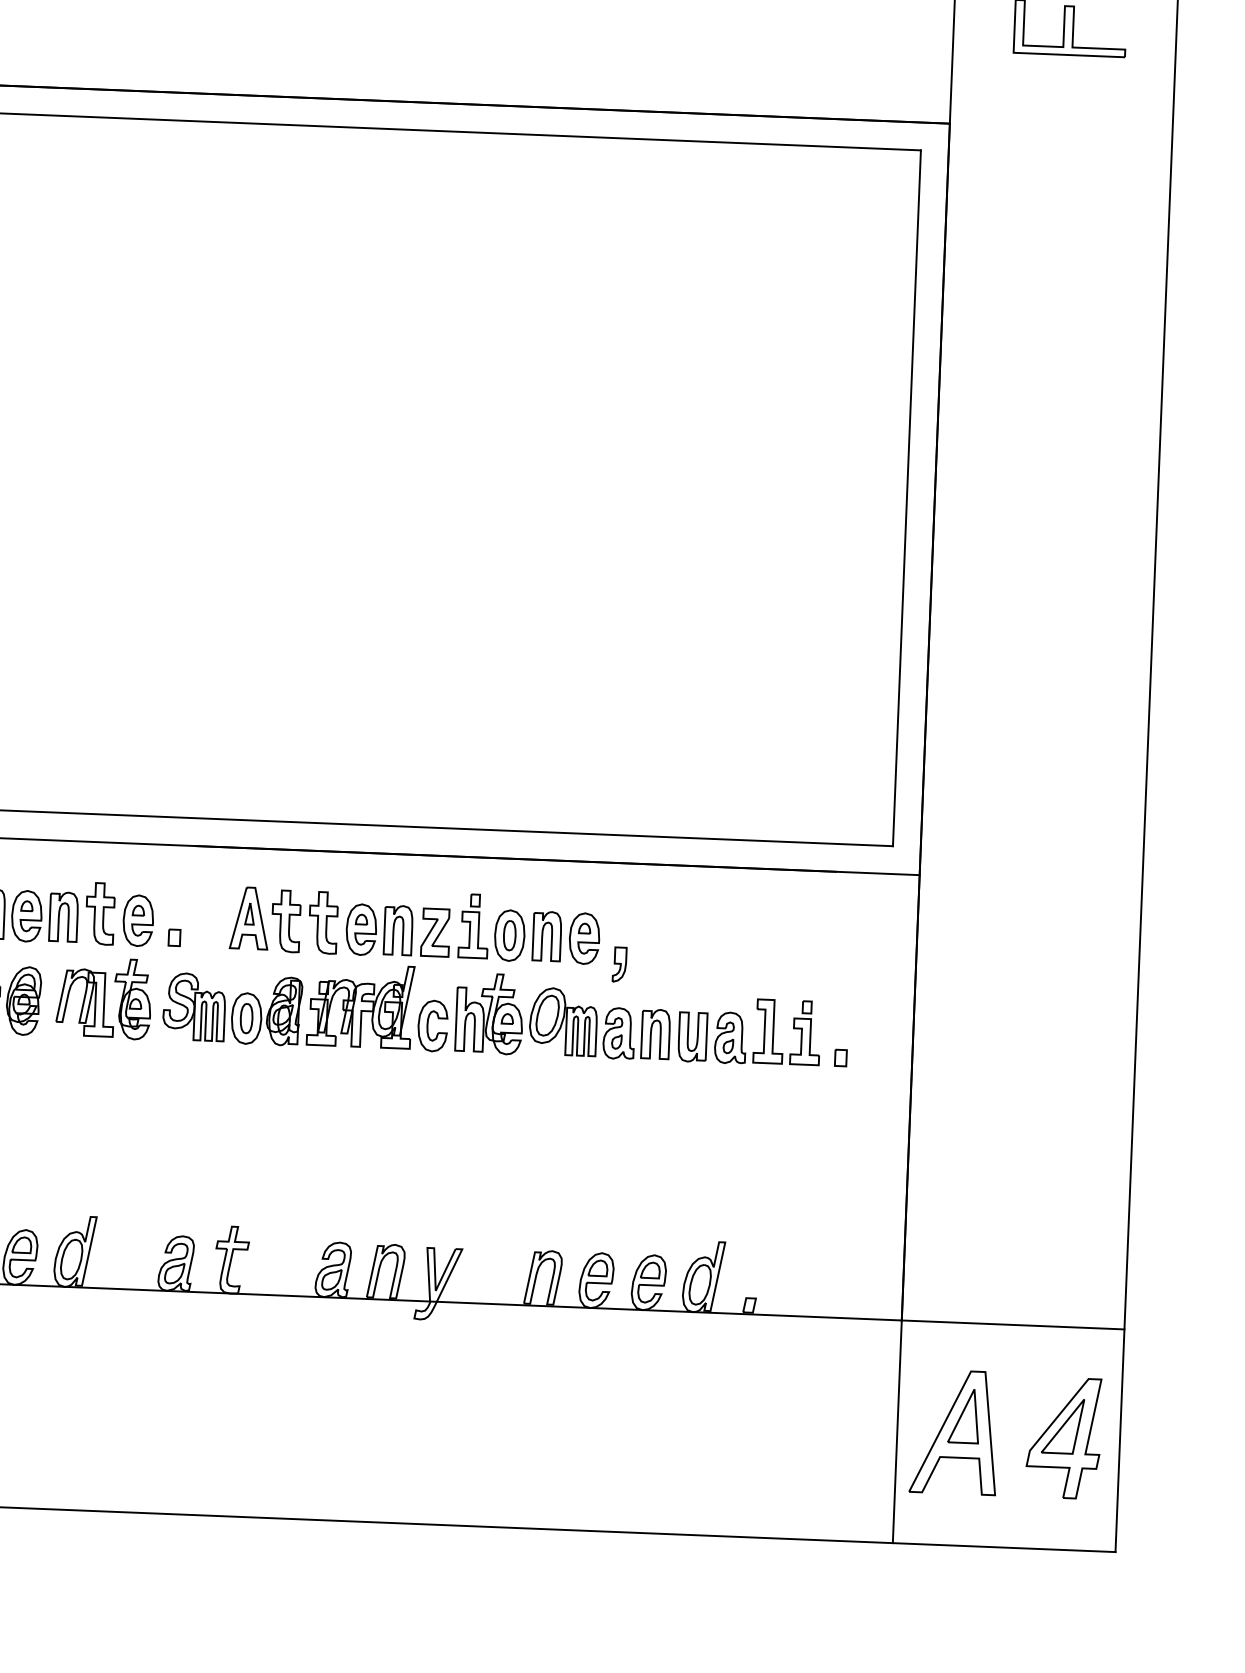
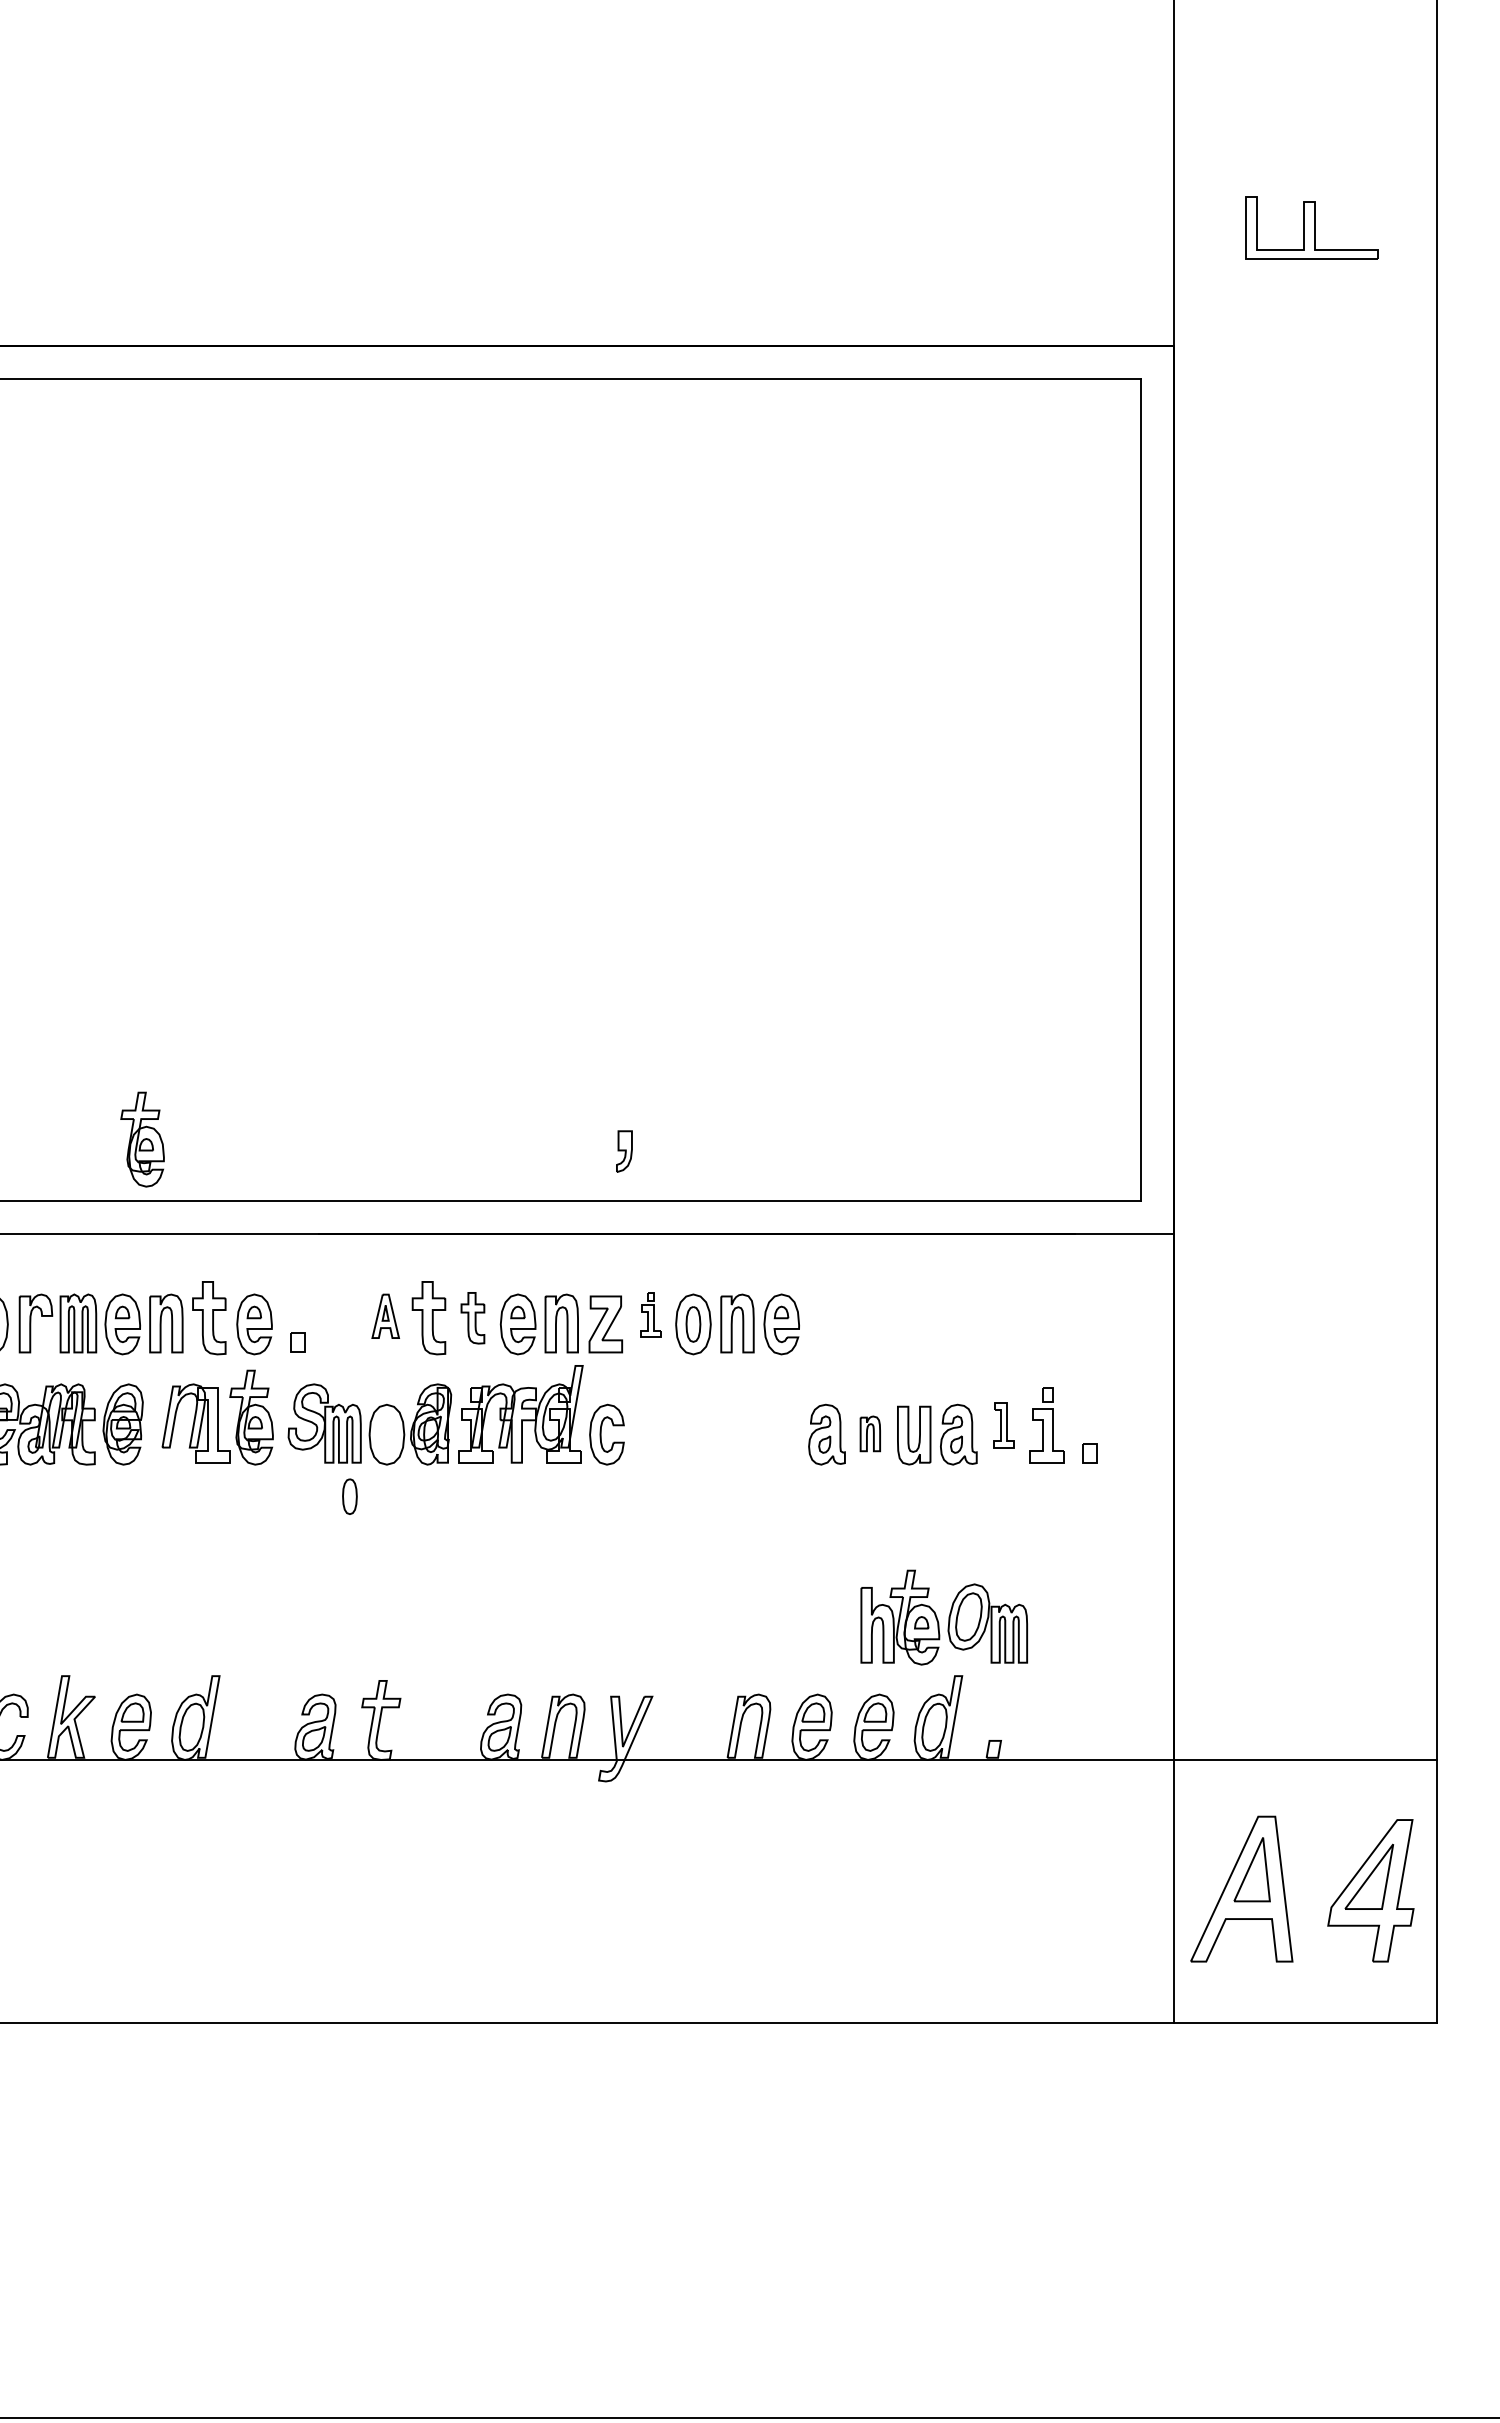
part: (49, 760) -> (142, 1139), added
part: (249, 918) -> (385, 1316), size x0.6
part: (323, 923) -> (472, 1318), size x0.7
part: (473, 925) -> (650, 1314), size x0.6
part: (619, 964) -> (624, 1151), moved
part: (526, 1015) -> (943, 1617), moved
part: (246, 1018) -> (349, 1496), moved
part: (768, 1031) -> (1003, 1425), size x0.6
part: (655, 1033) -> (870, 1433), size x0.6

